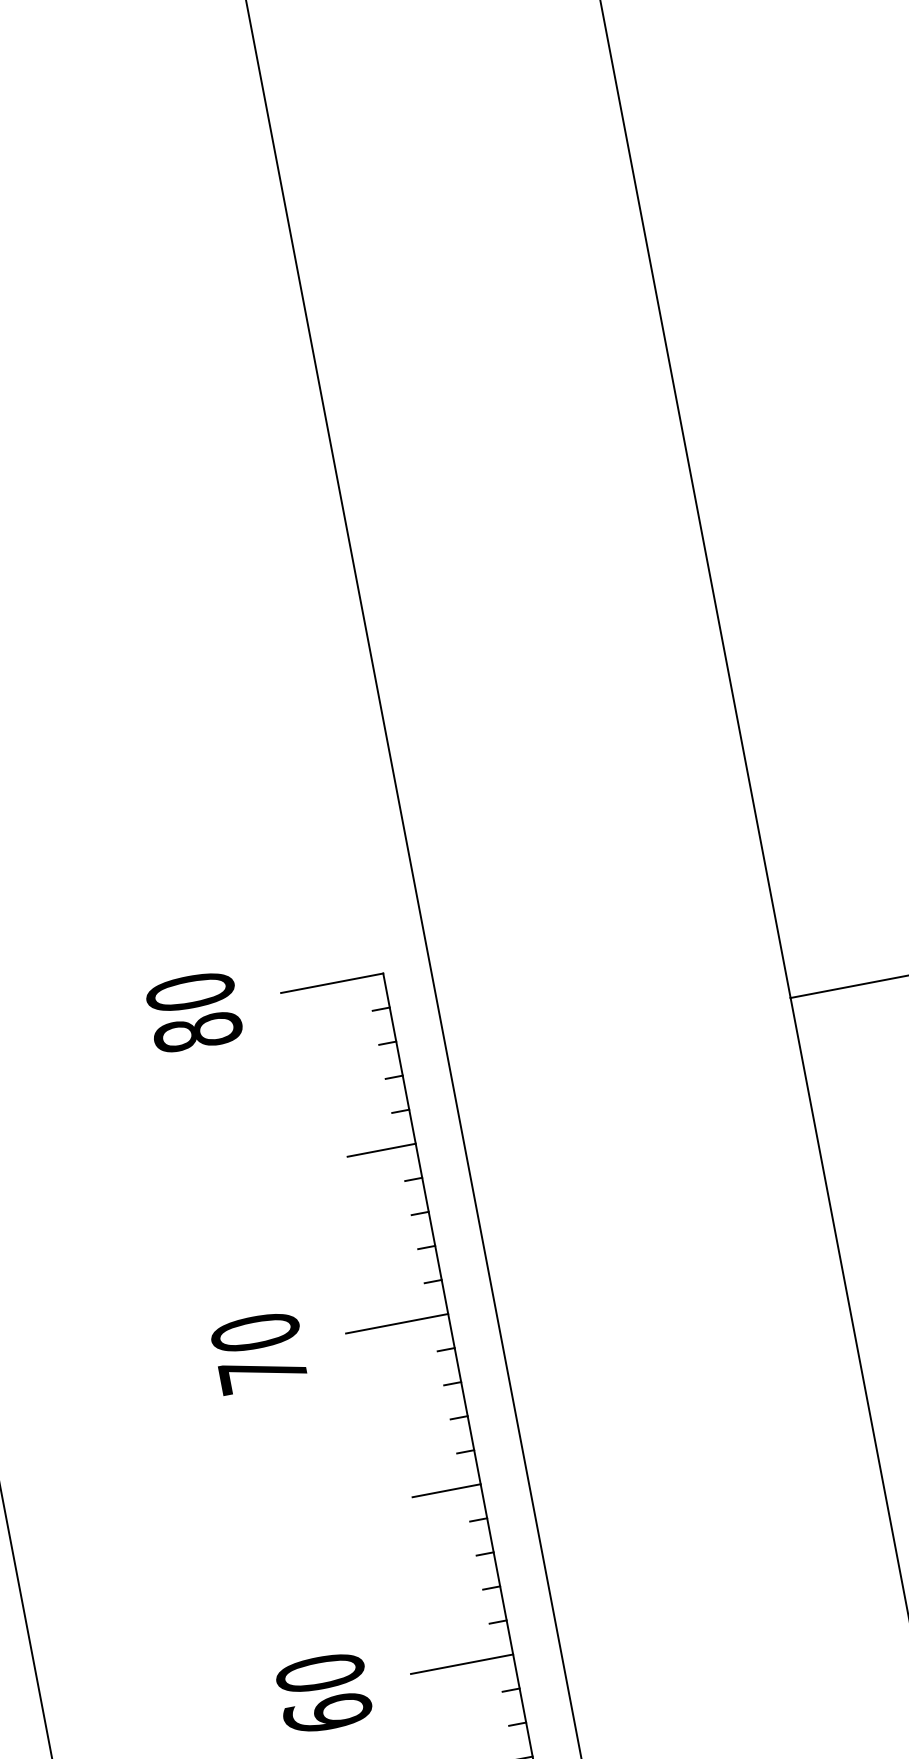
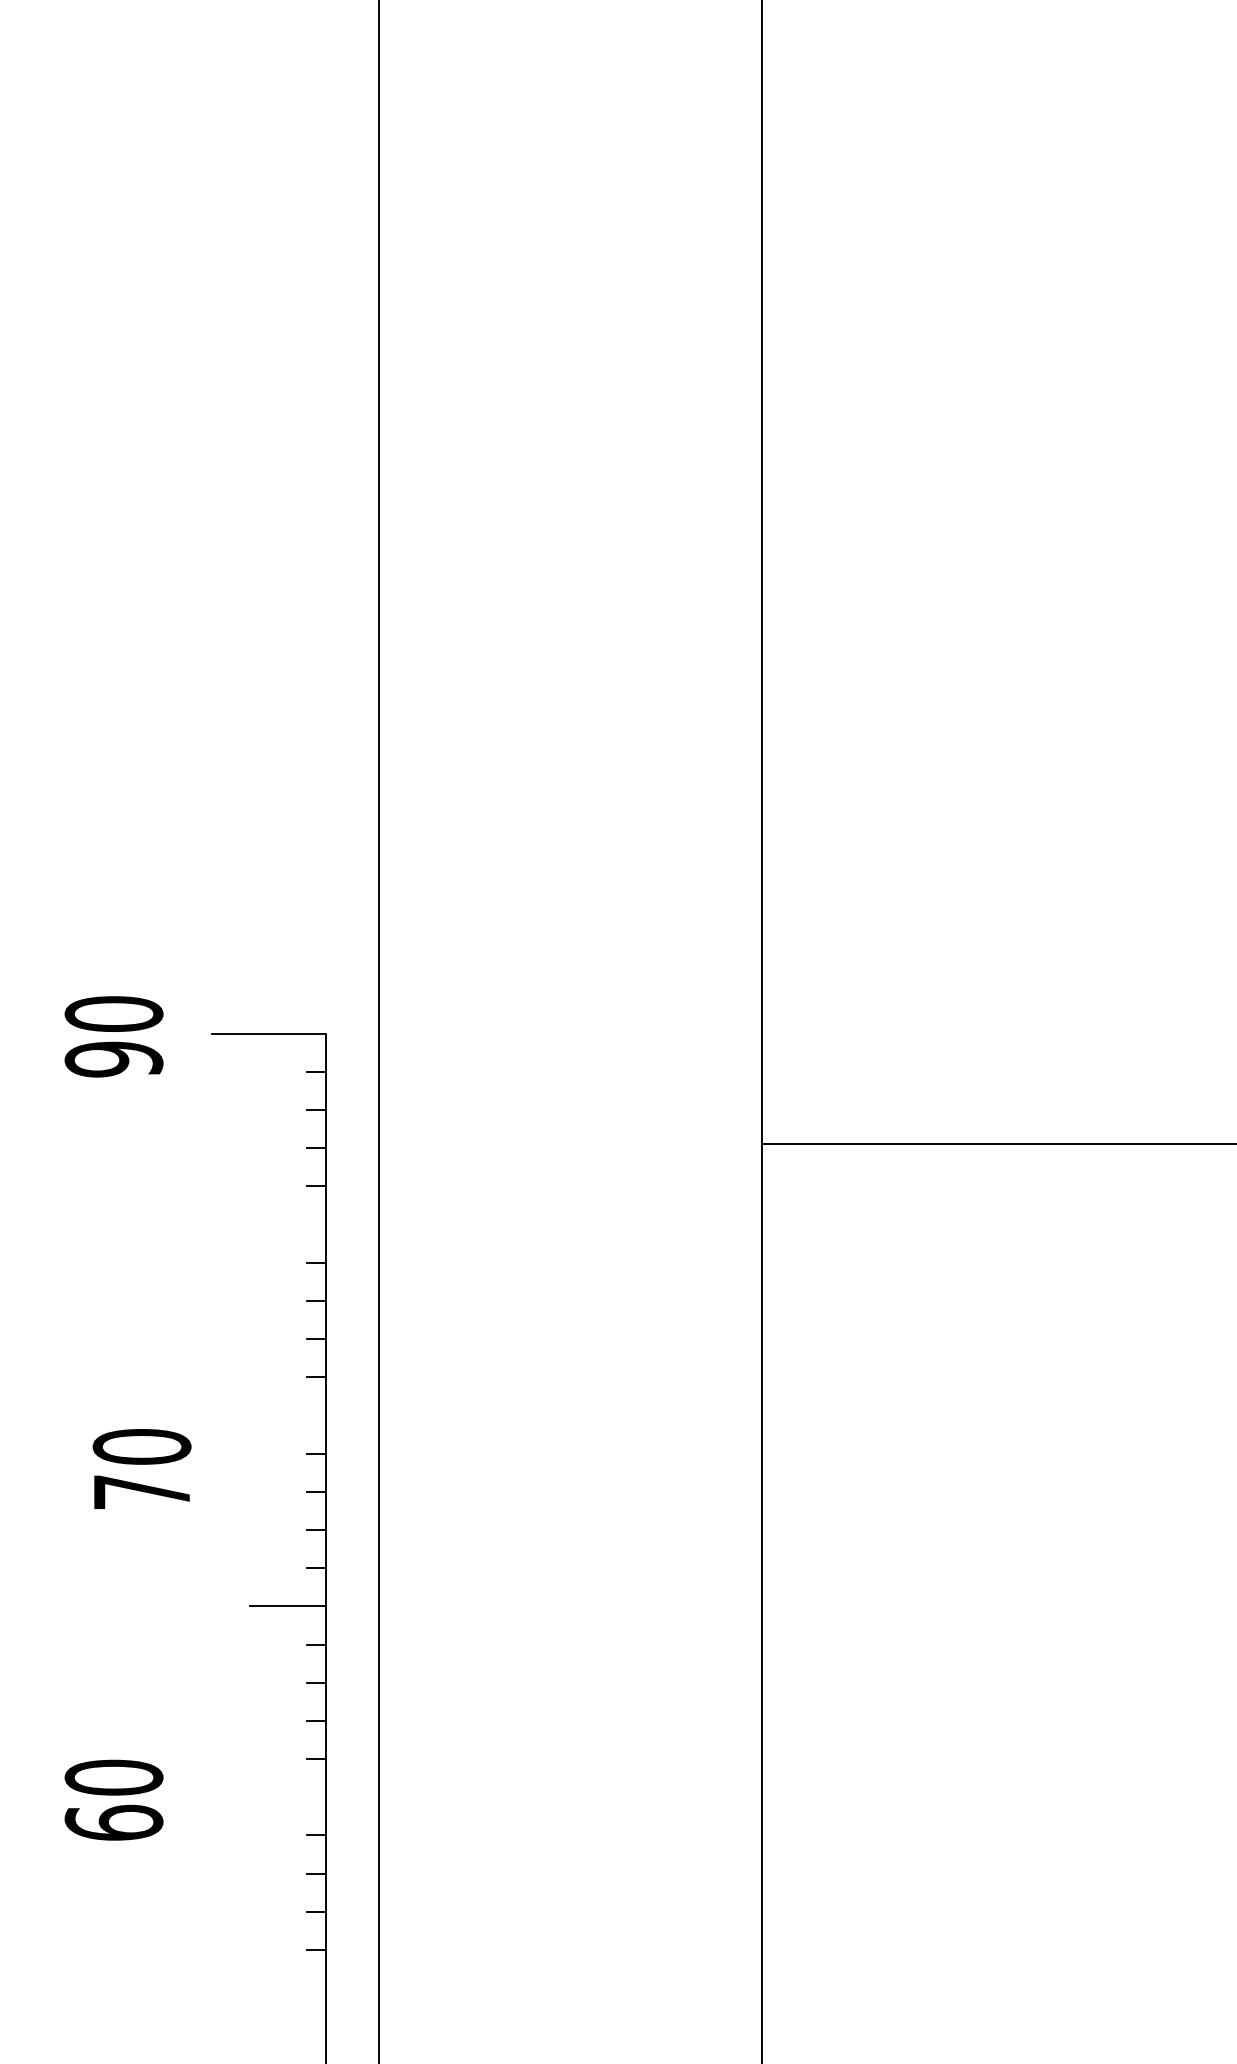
text: (197, 1032) -> (113, 1059), 80 -> 90
line: (381, 1150) -> (288, 1224), removed
line: (396, 1323) -> (268, 1415), removed
text: (258, 1352) -> (141, 1468), moved
line: (461, 1664) -> (268, 1797), removed

